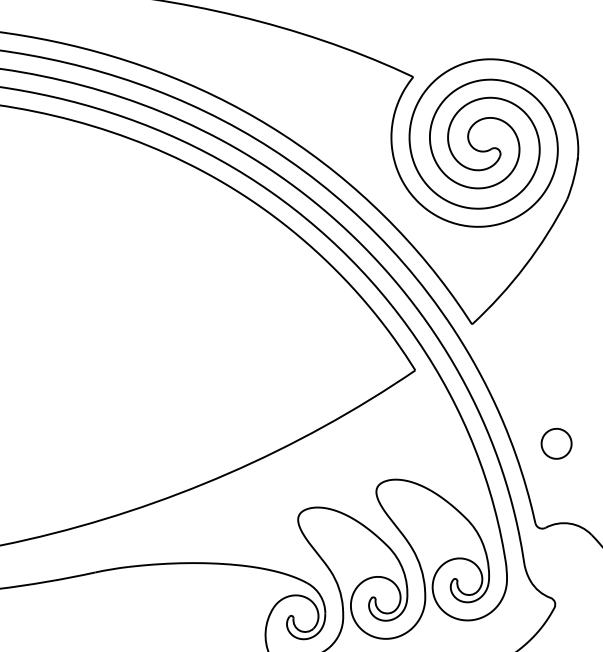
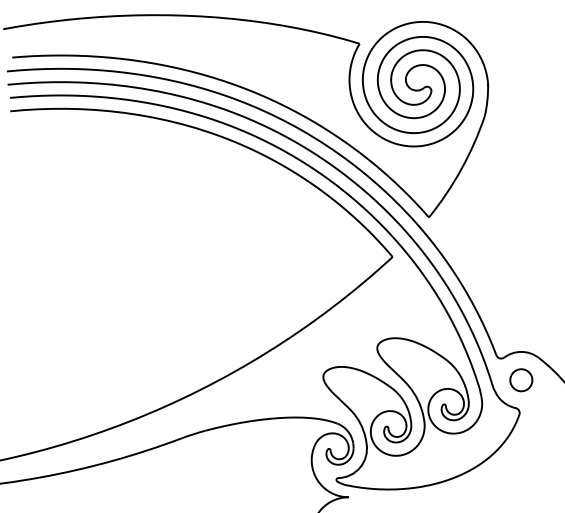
circle: (556, 444) -> (521, 380), moved

